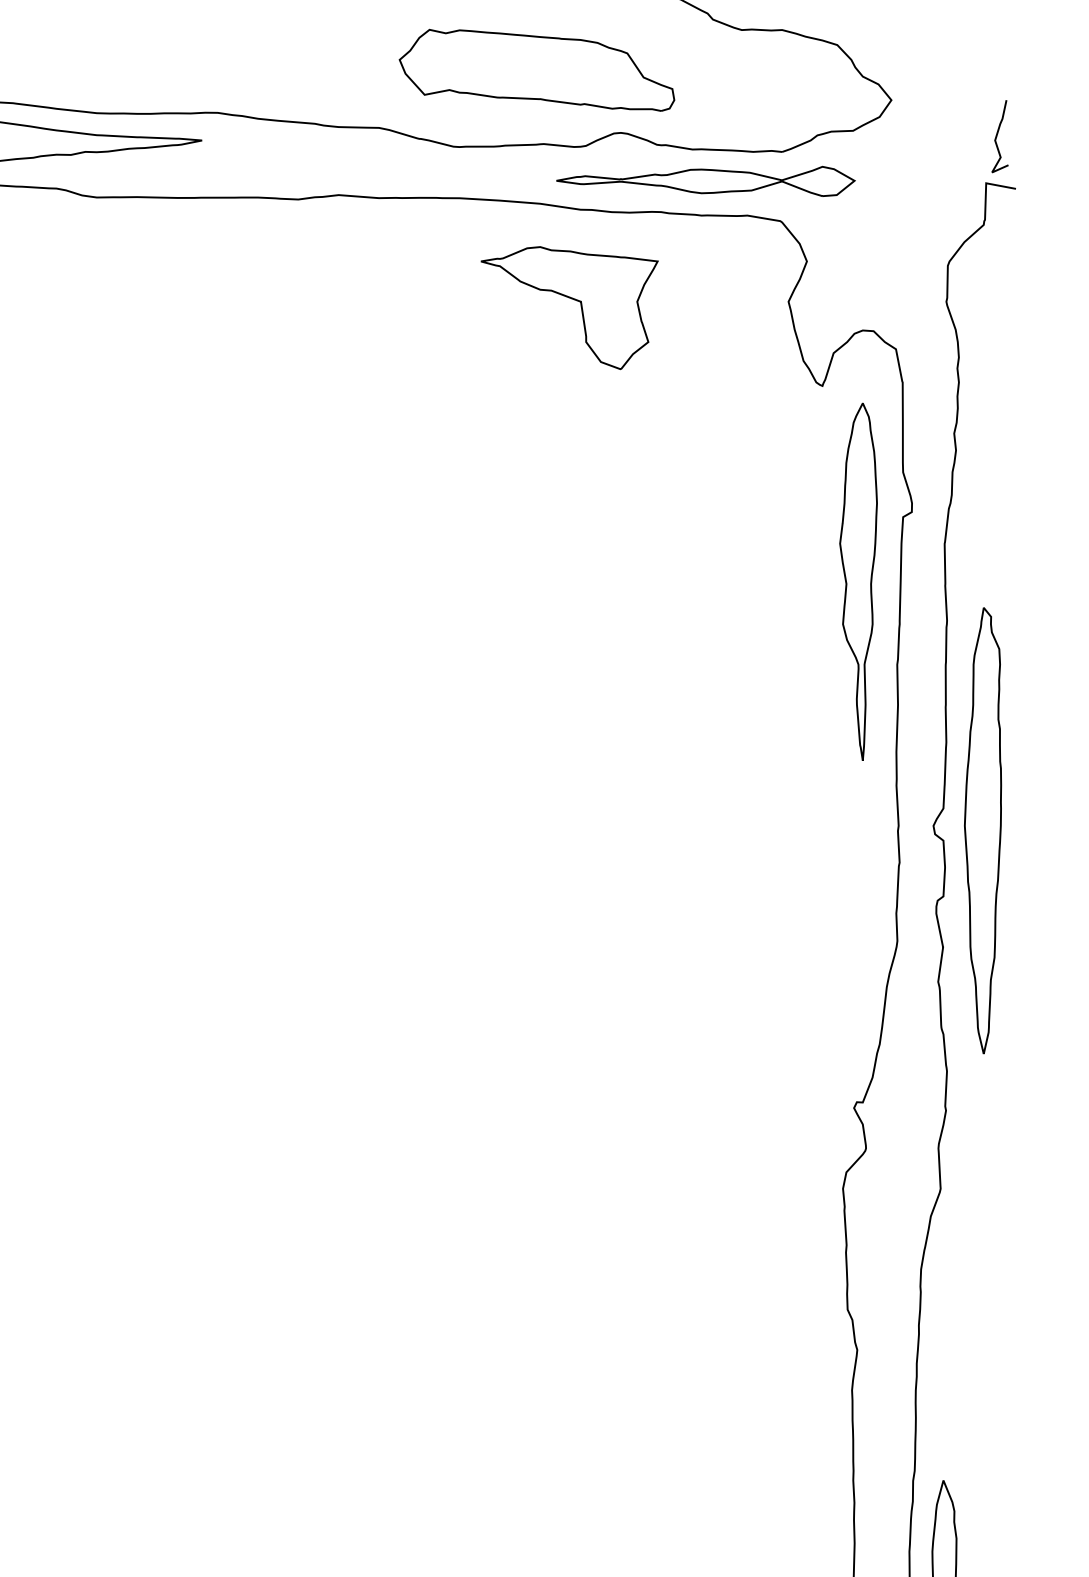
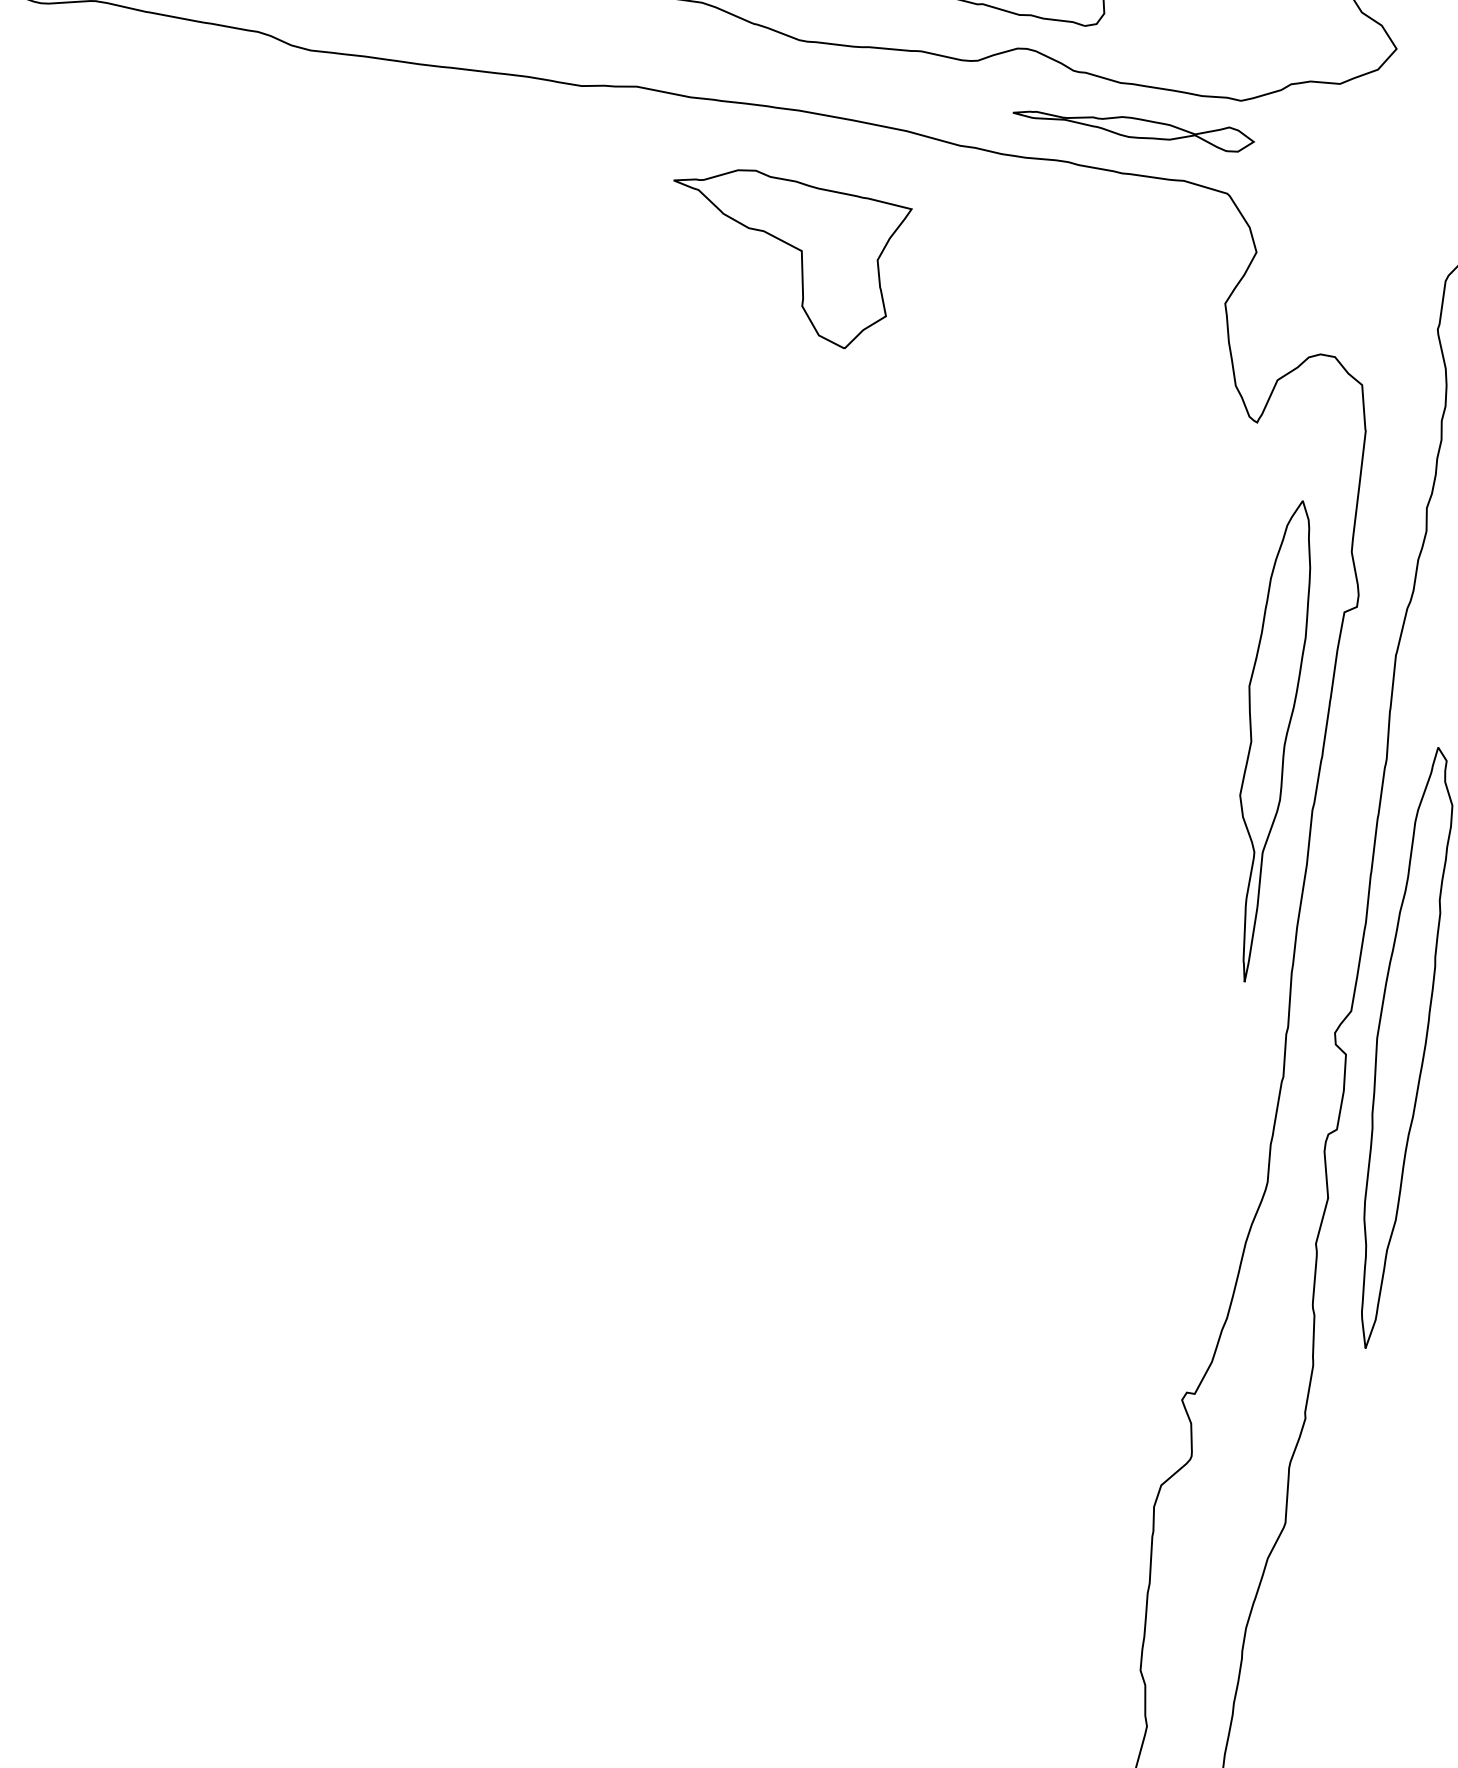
part: (705, 180) -> (1133, 126), size x0.6
part: (571, 299) -> (789, 246), moved
part: (858, 581) -> (1267, 740), moved

